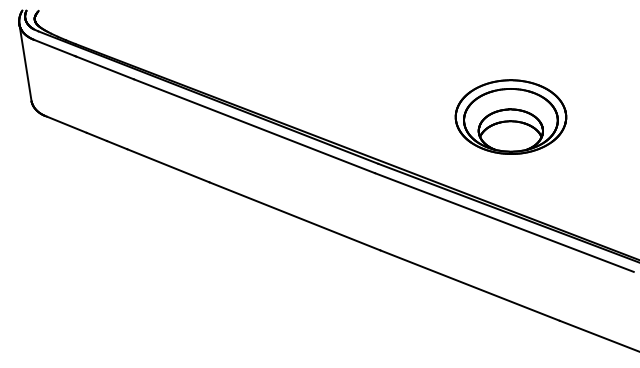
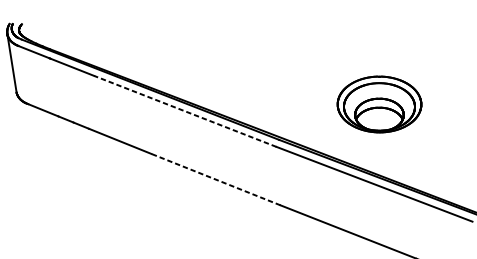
line: (254, 126) -> (185, 111), solid -> dashed
line: (294, 216) -> (215, 179), solid -> dashed

